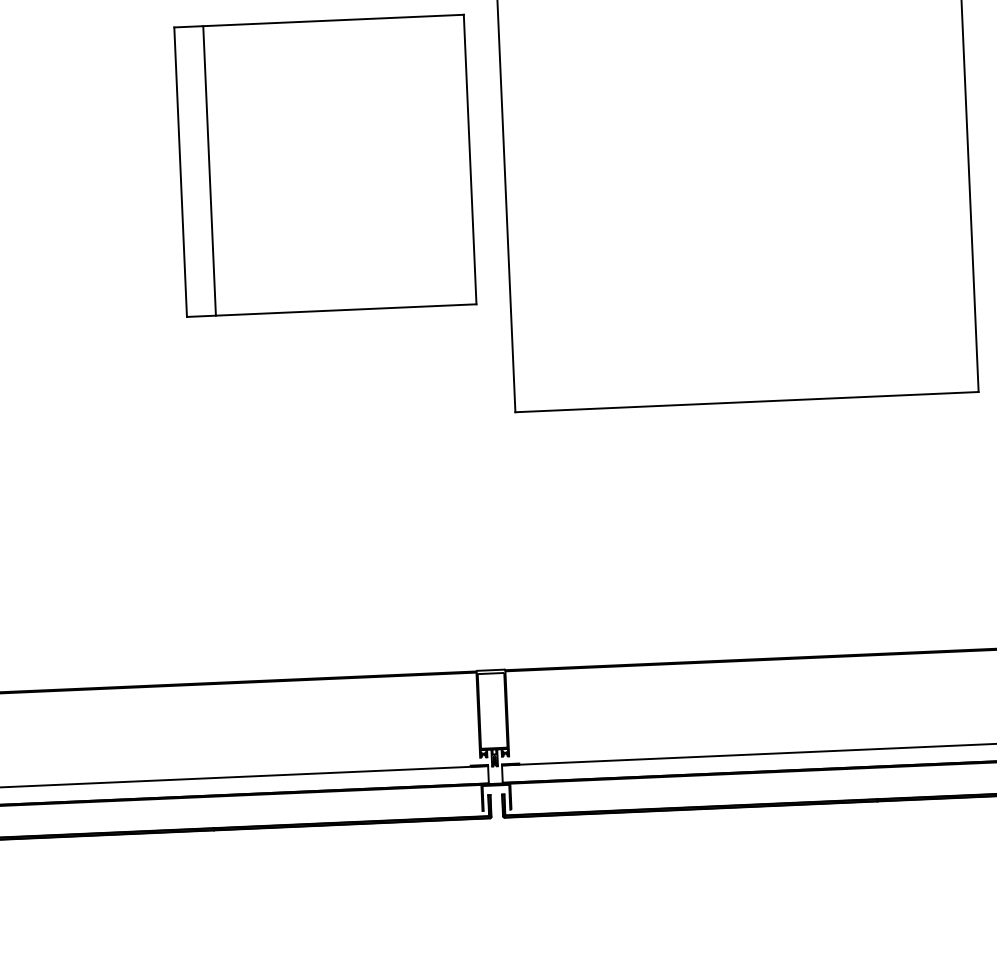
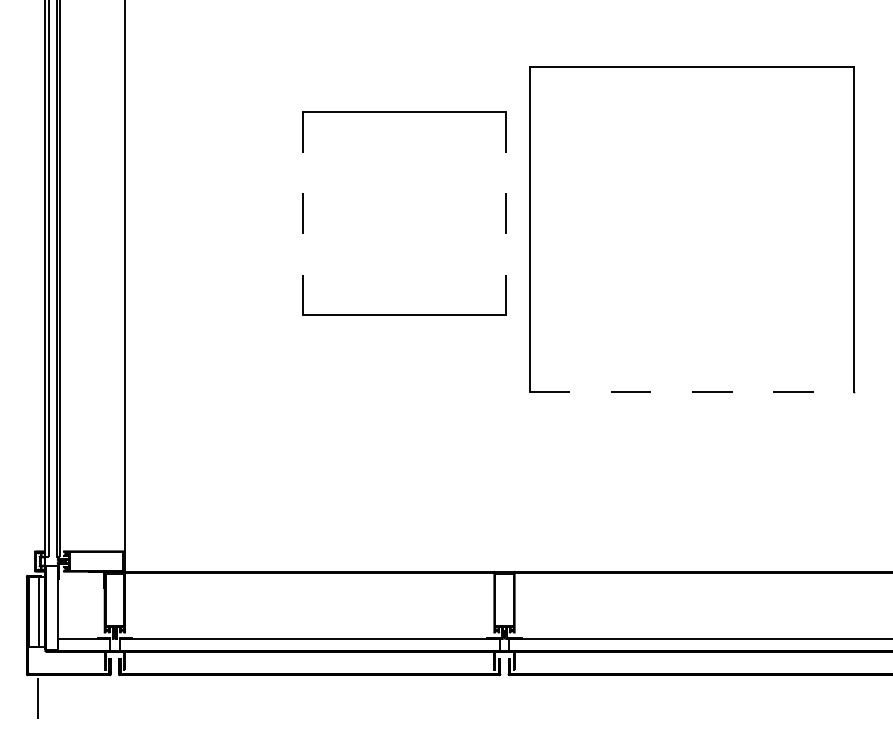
line: (470, 160) -> (505, 214), solid -> dashed
line: (208, 170) -> (322, 213), removed
line: (180, 171) -> (302, 213), solid -> dashed
line: (747, 401) -> (692, 391), solid -> dashed

